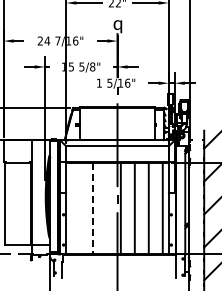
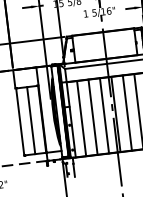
line: (18, 203) -> (31, 120), added
line: (78, 208) -> (81, 118), added
line: (92, 208) -> (92, 117), dashed -> solid
line: (106, 208) -> (104, 115), added

